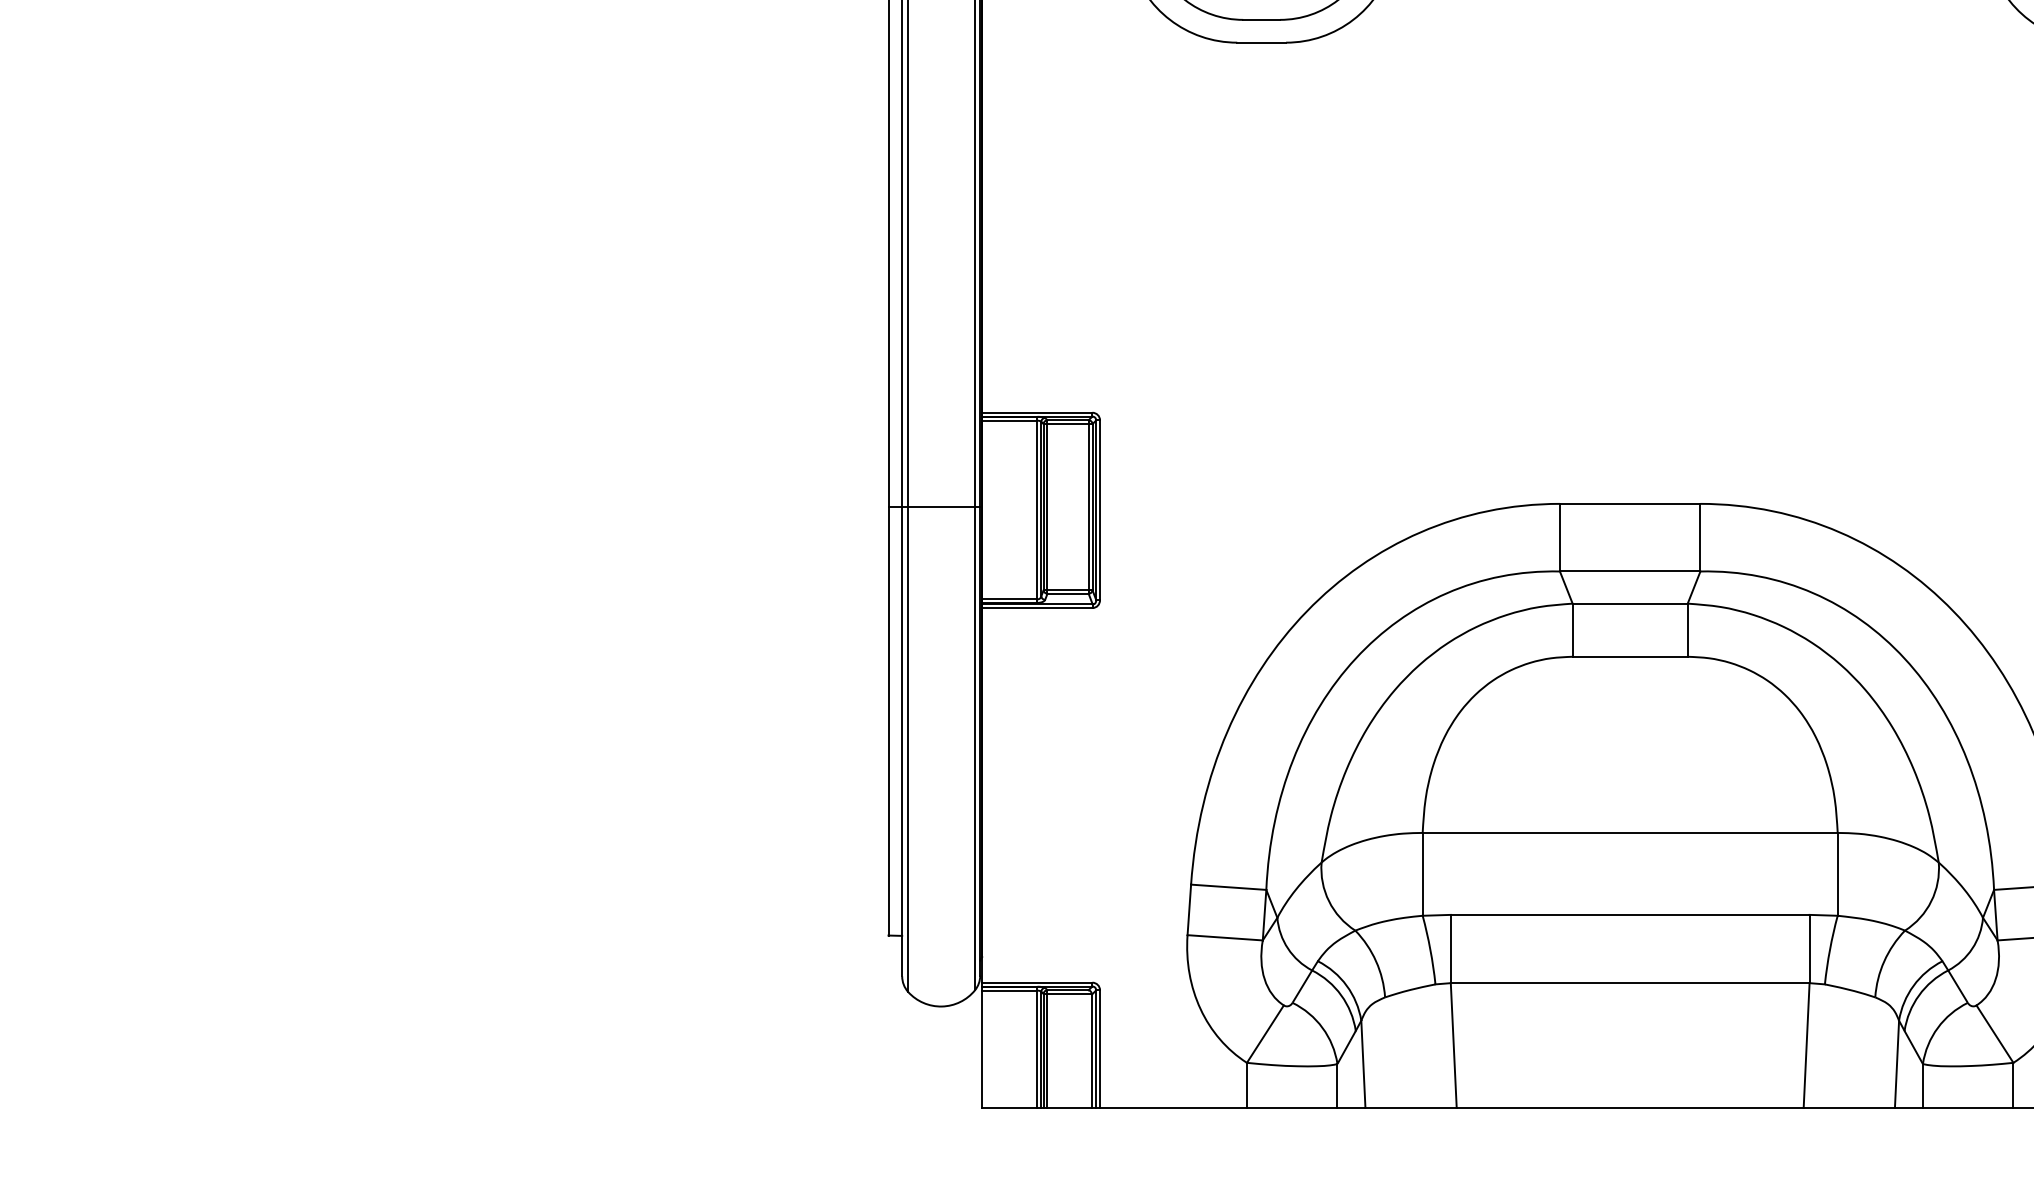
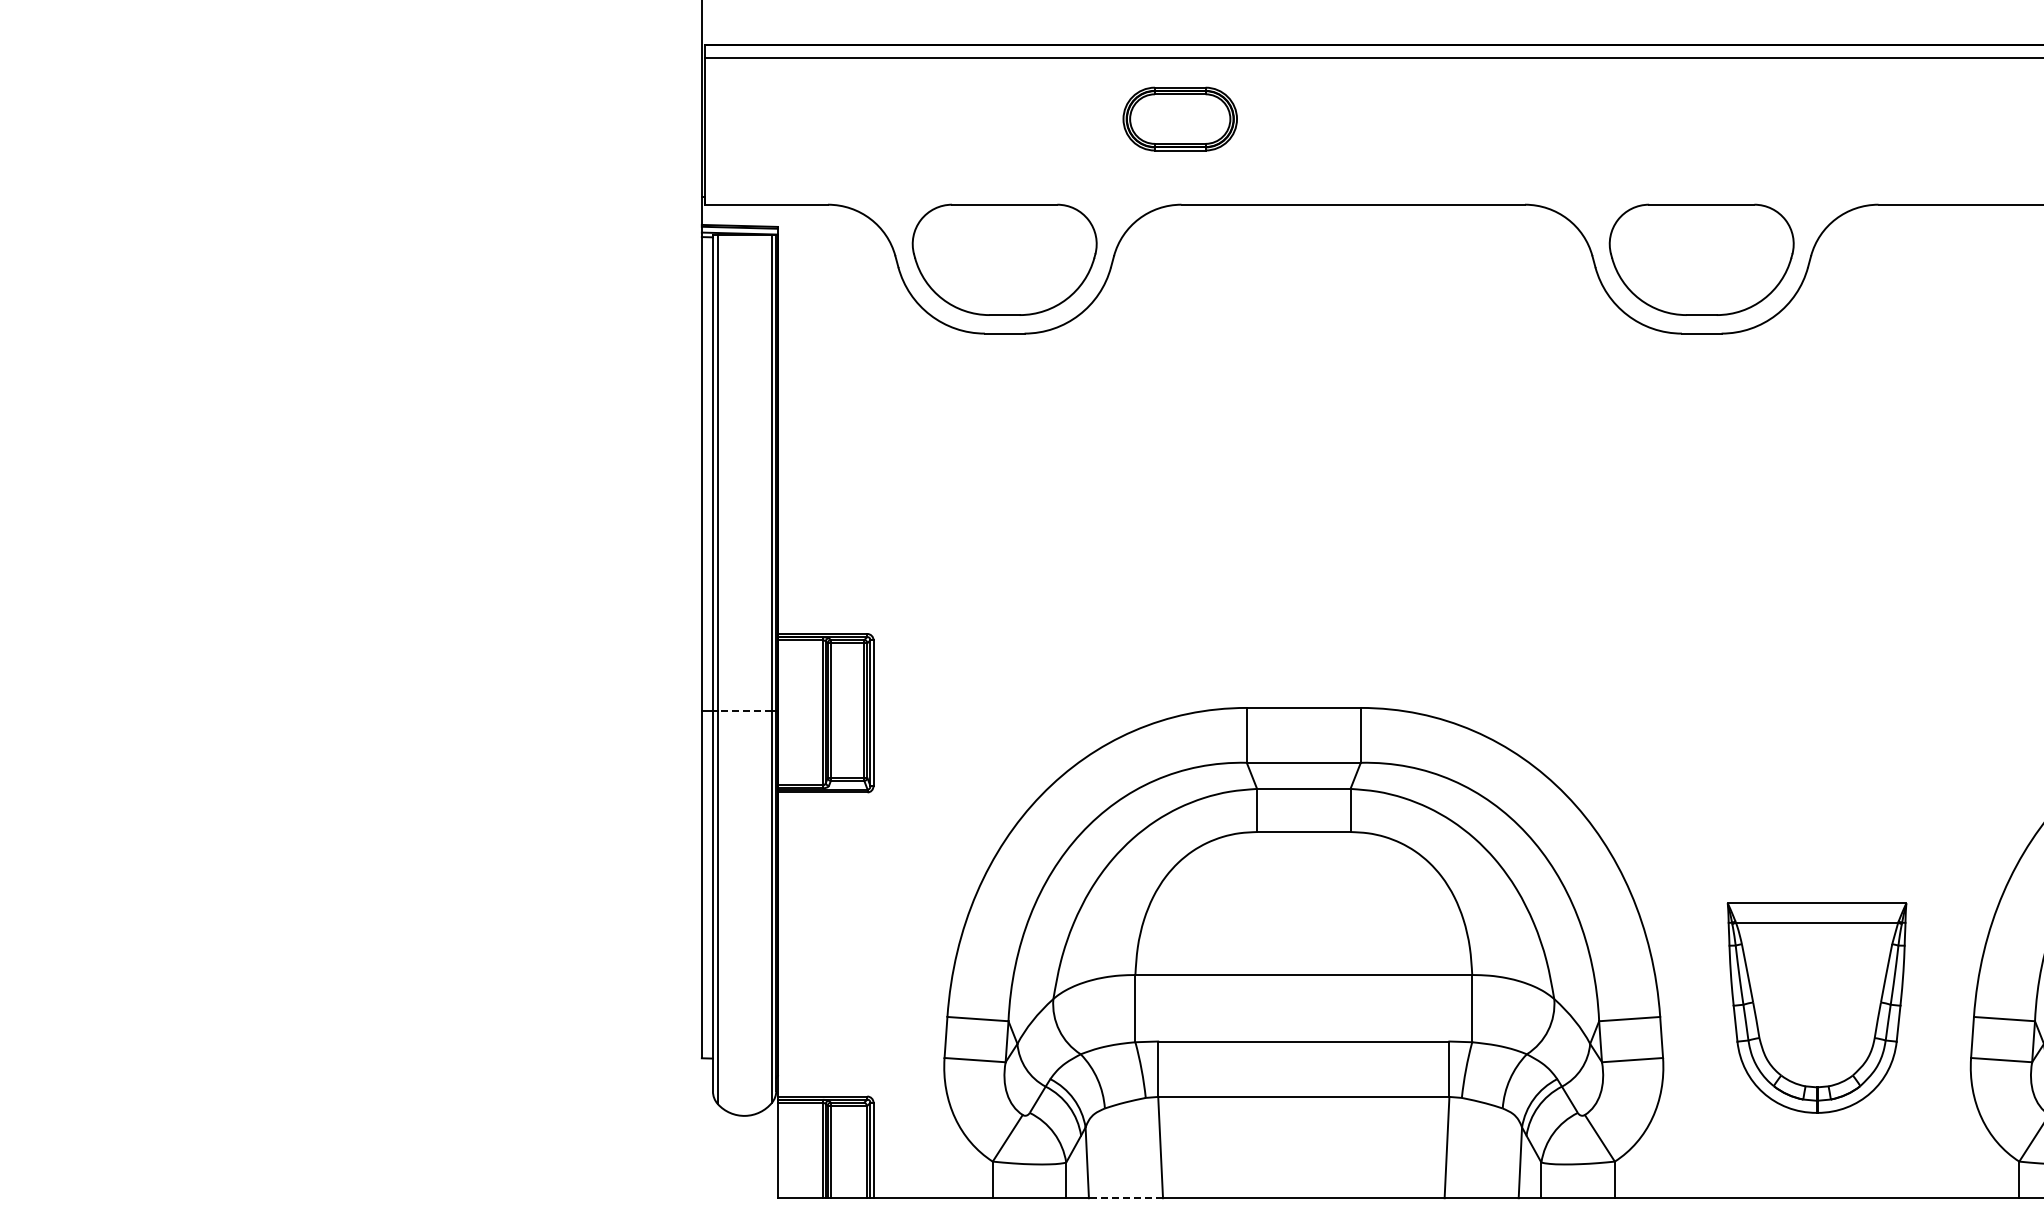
line: (941, 507) -> (744, 710), solid -> dashed
line: (1410, 1108) -> (1125, 1198), solid -> dashed

